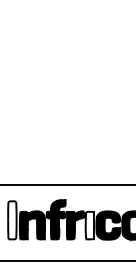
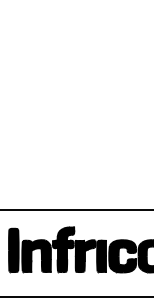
fill: (12, 220) -> (13, 250), added
fill: (89, 225) -> (101, 256), added

